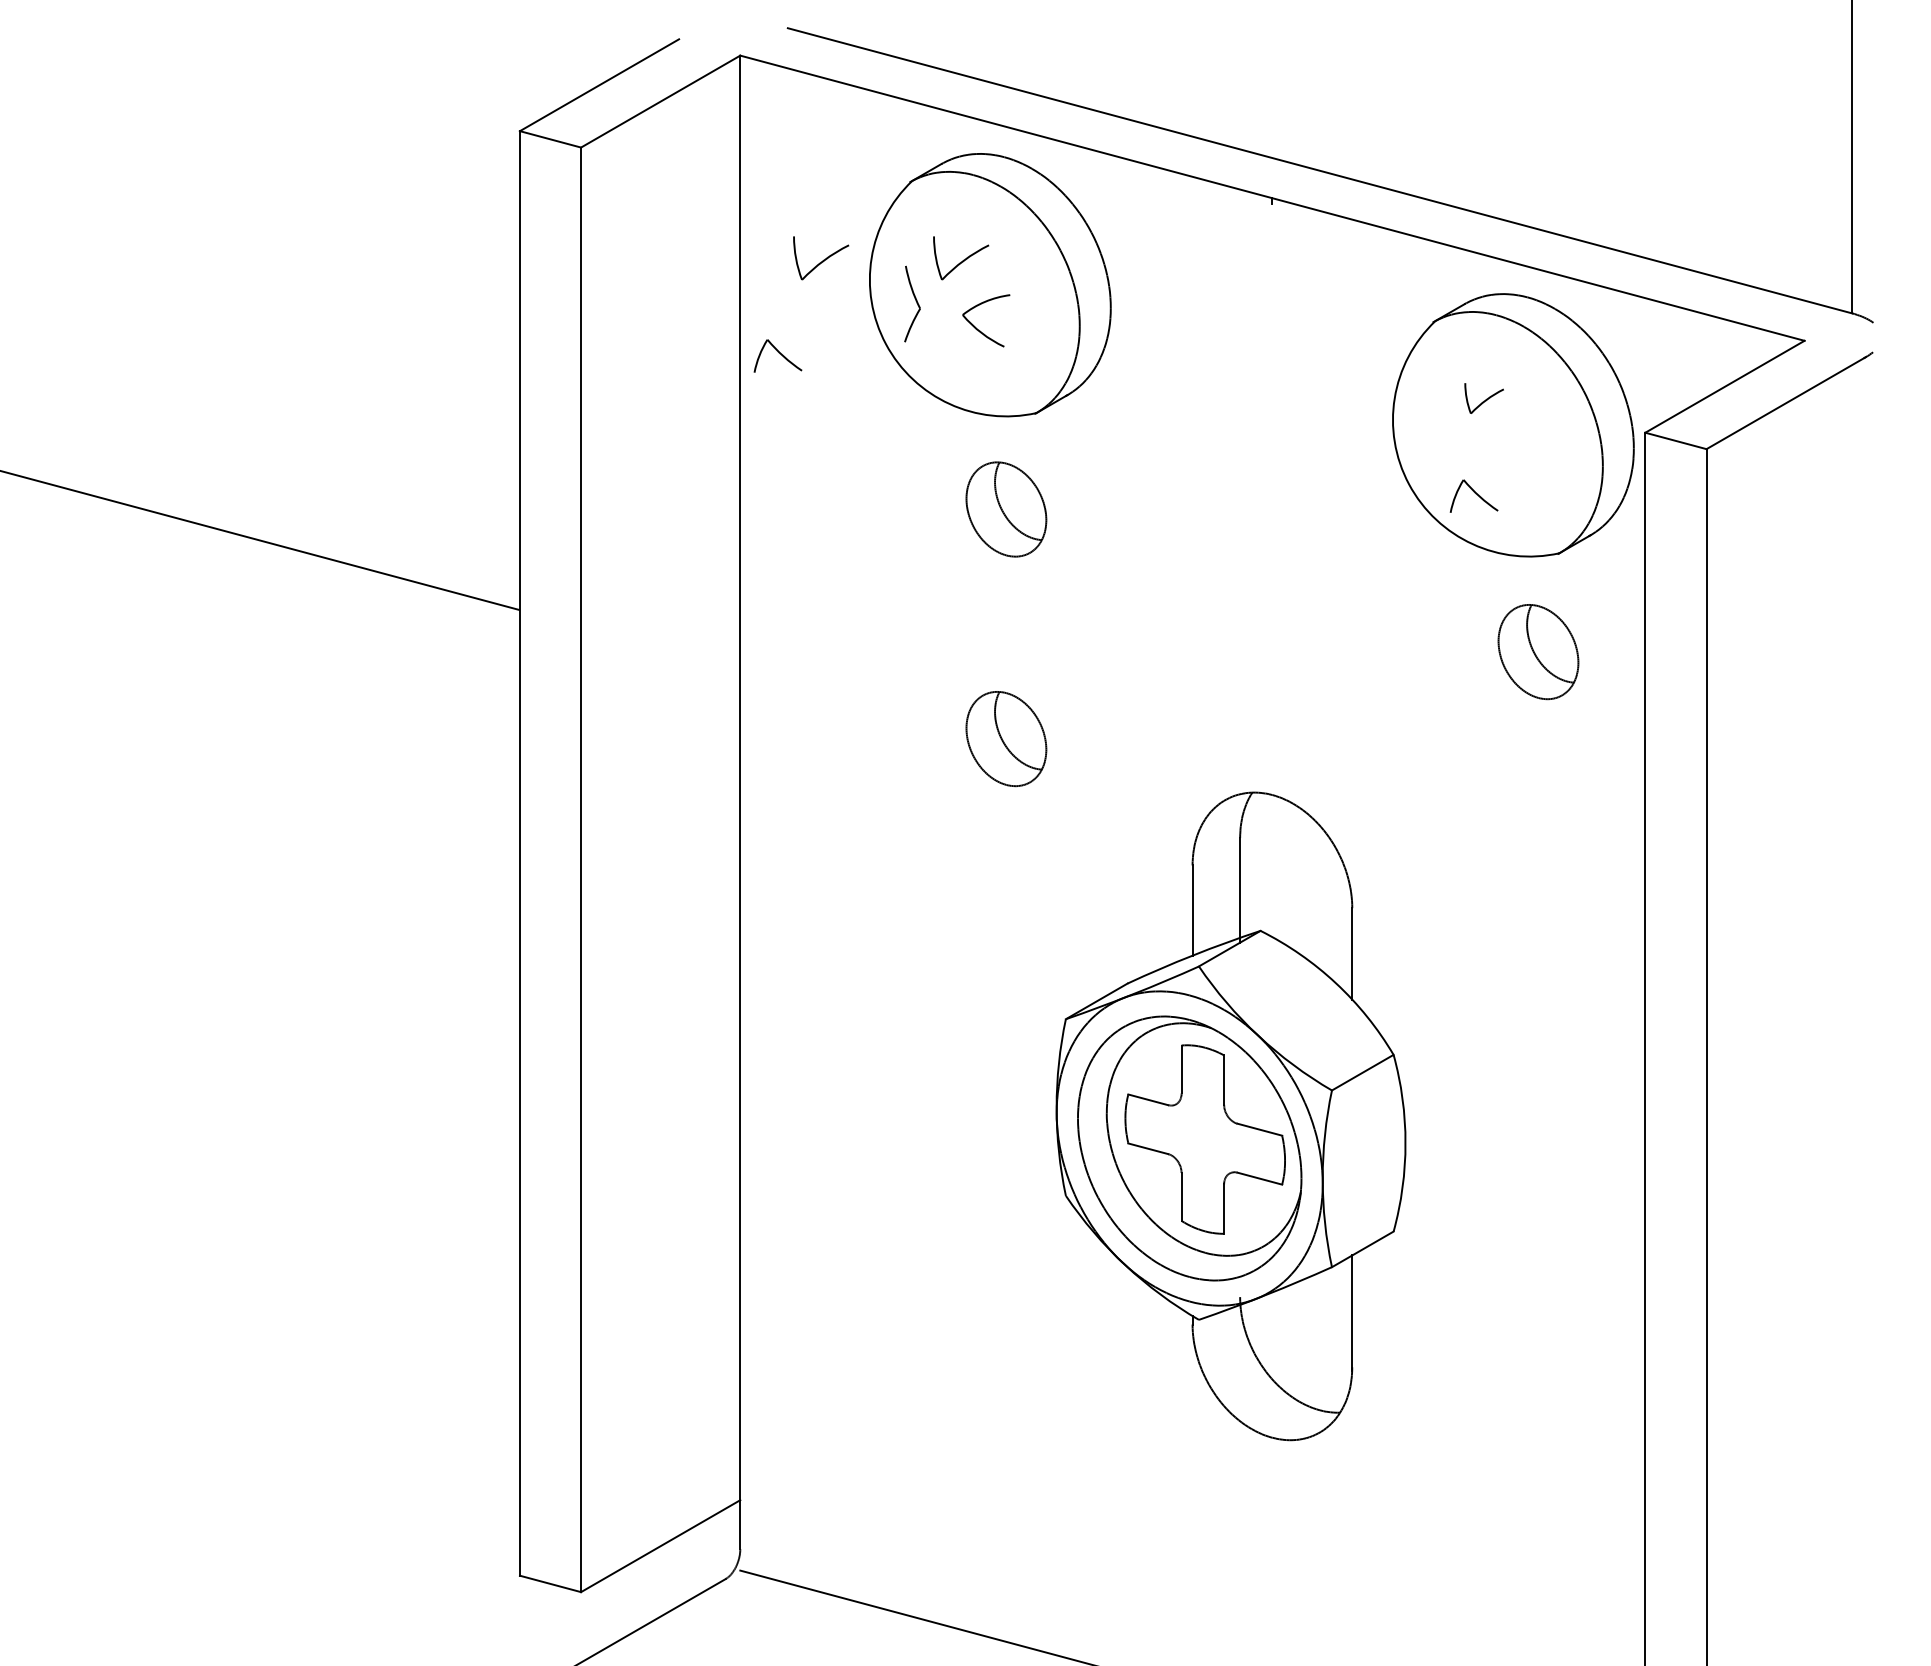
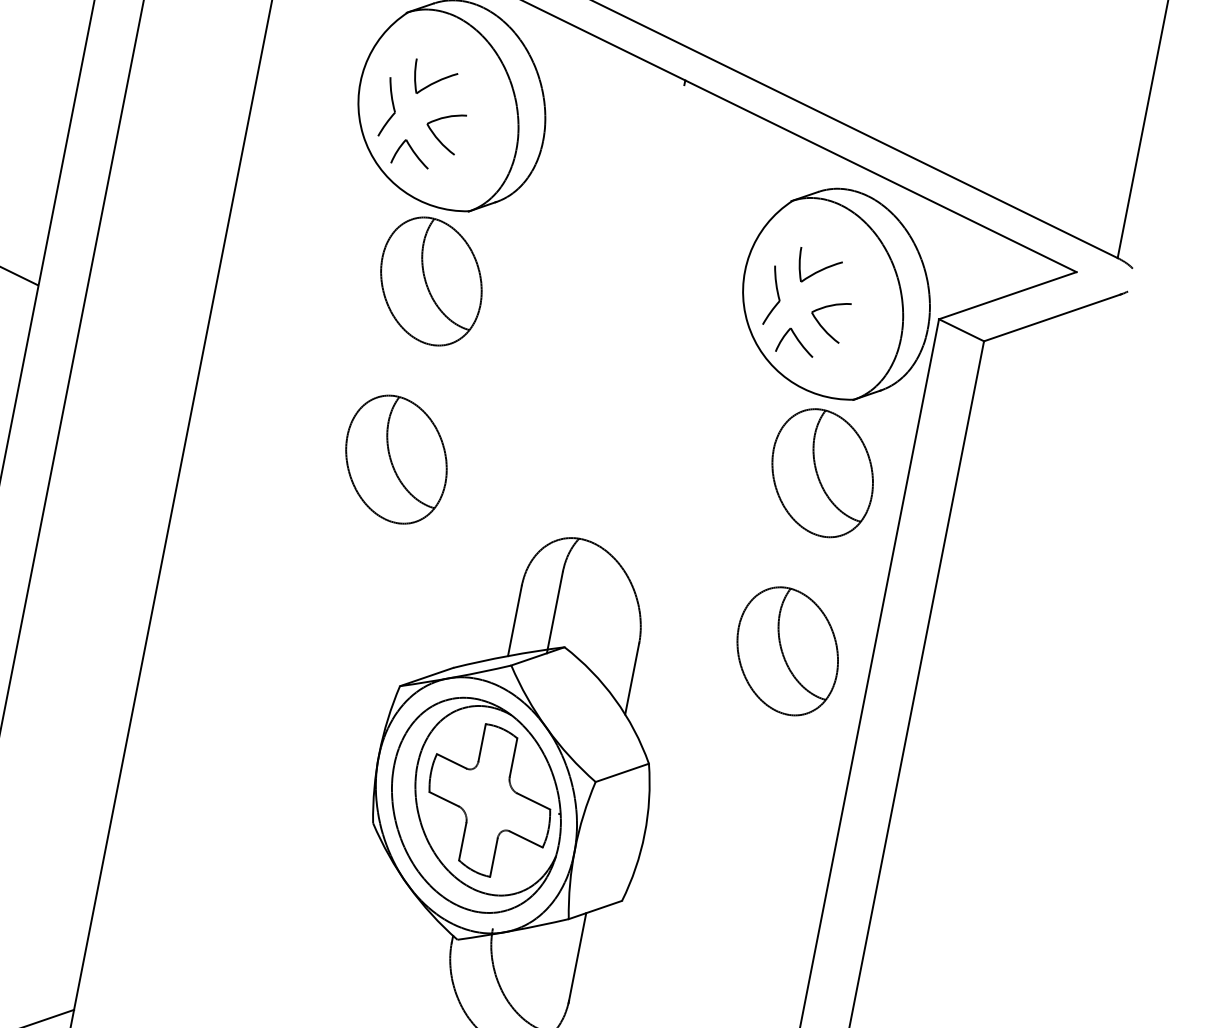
part: (821, 258) -> (326, 58), removed
part: (777, 355) -> (411, 153), moved
part: (1484, 398) -> (819, 268), size x1.43
part: (1435, 444) -> (774, 296), added
part: (1503, 470) -> (823, 326), added
part: (1006, 509) -> (431, 281), size x1.67
part: (1538, 651) -> (822, 472), size x1.67
part: (1006, 738) -> (396, 459), size x1.67
part: (1538, 881) -> (787, 651), added

